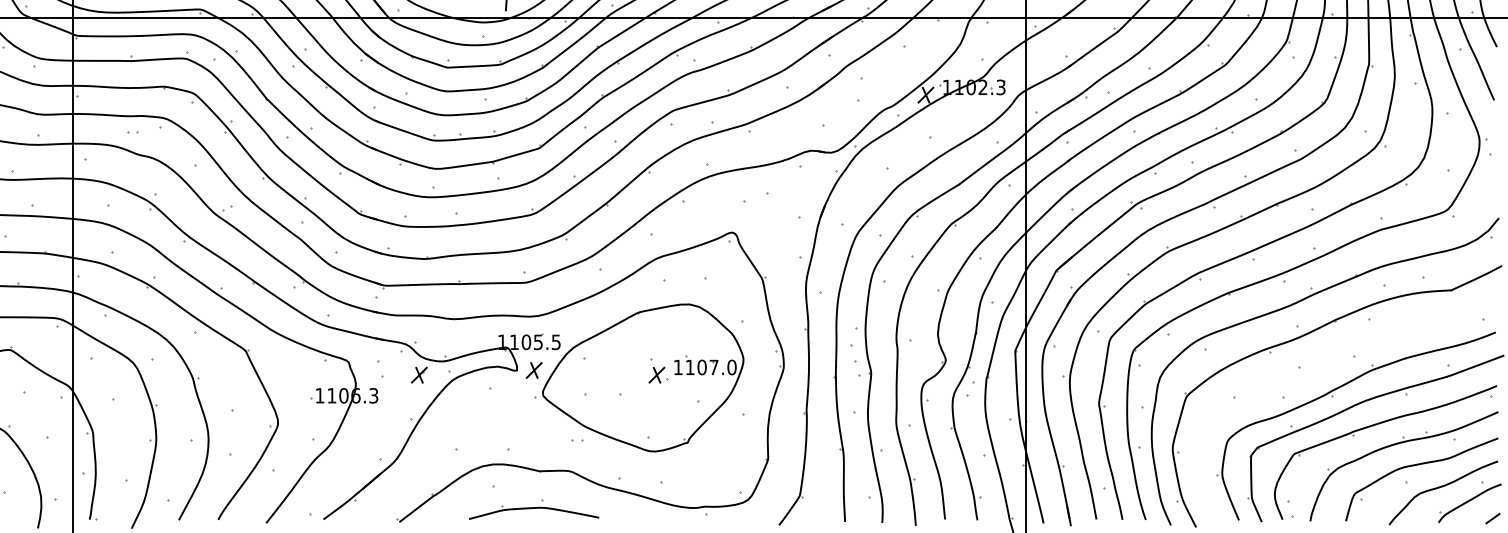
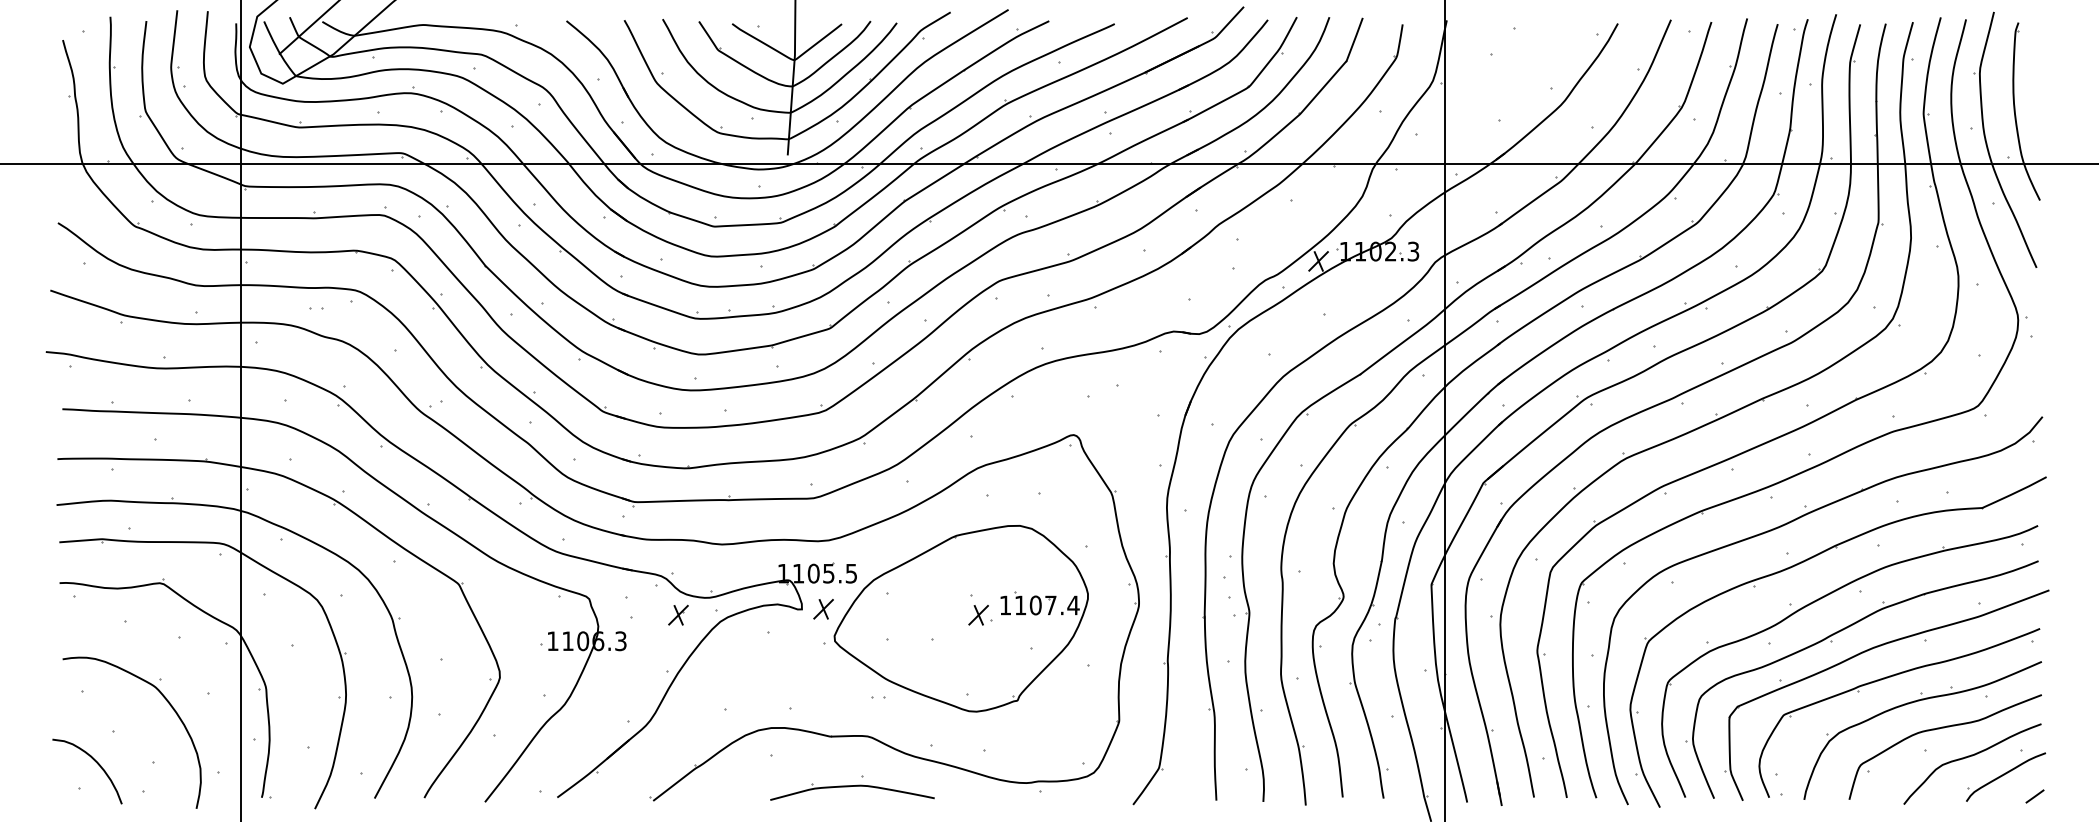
part: (1322, 363) -> (1819, 600), added
text: (731, 367) -> (1073, 605), 1107.0 -> 1107.4
part: (534, 509) -> (852, 787), moved

